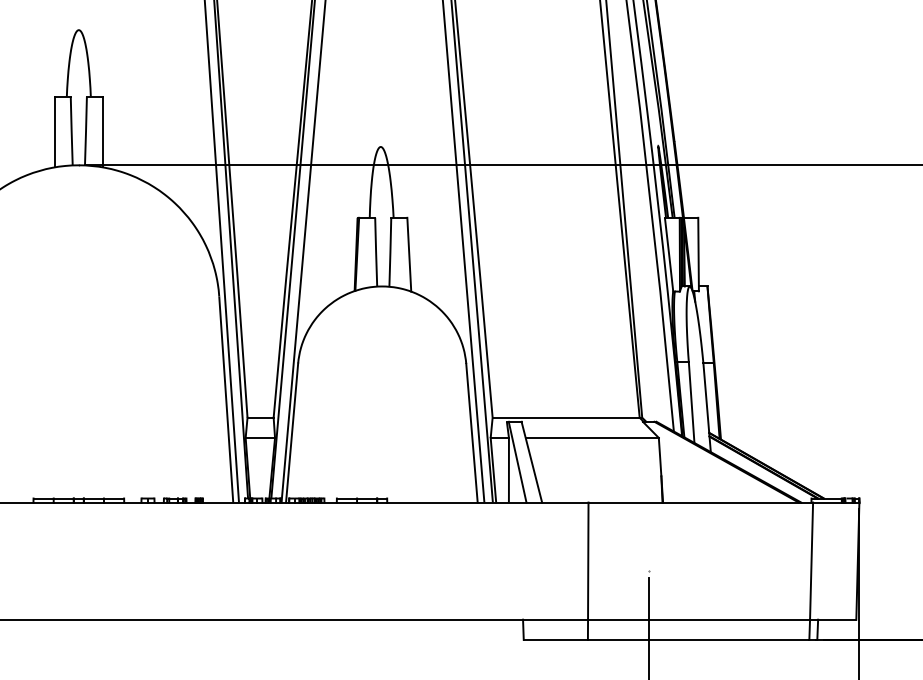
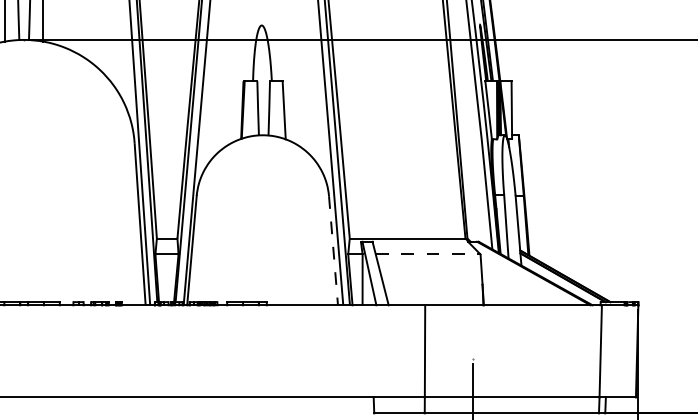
line: (471, 433) -> (333, 250), solid -> dashed
line: (592, 437) -> (428, 254), solid -> dashed

